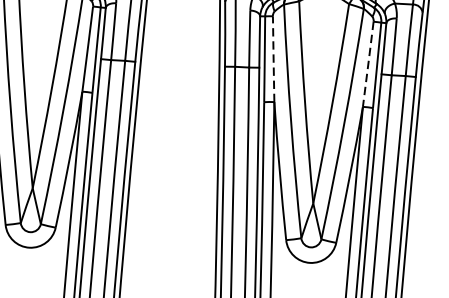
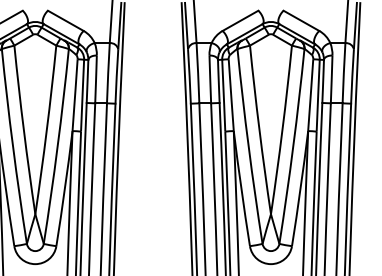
line: (273, 59) -> (231, 95), dashed -> solid
line: (368, 63) -> (310, 94), dashed -> solid

